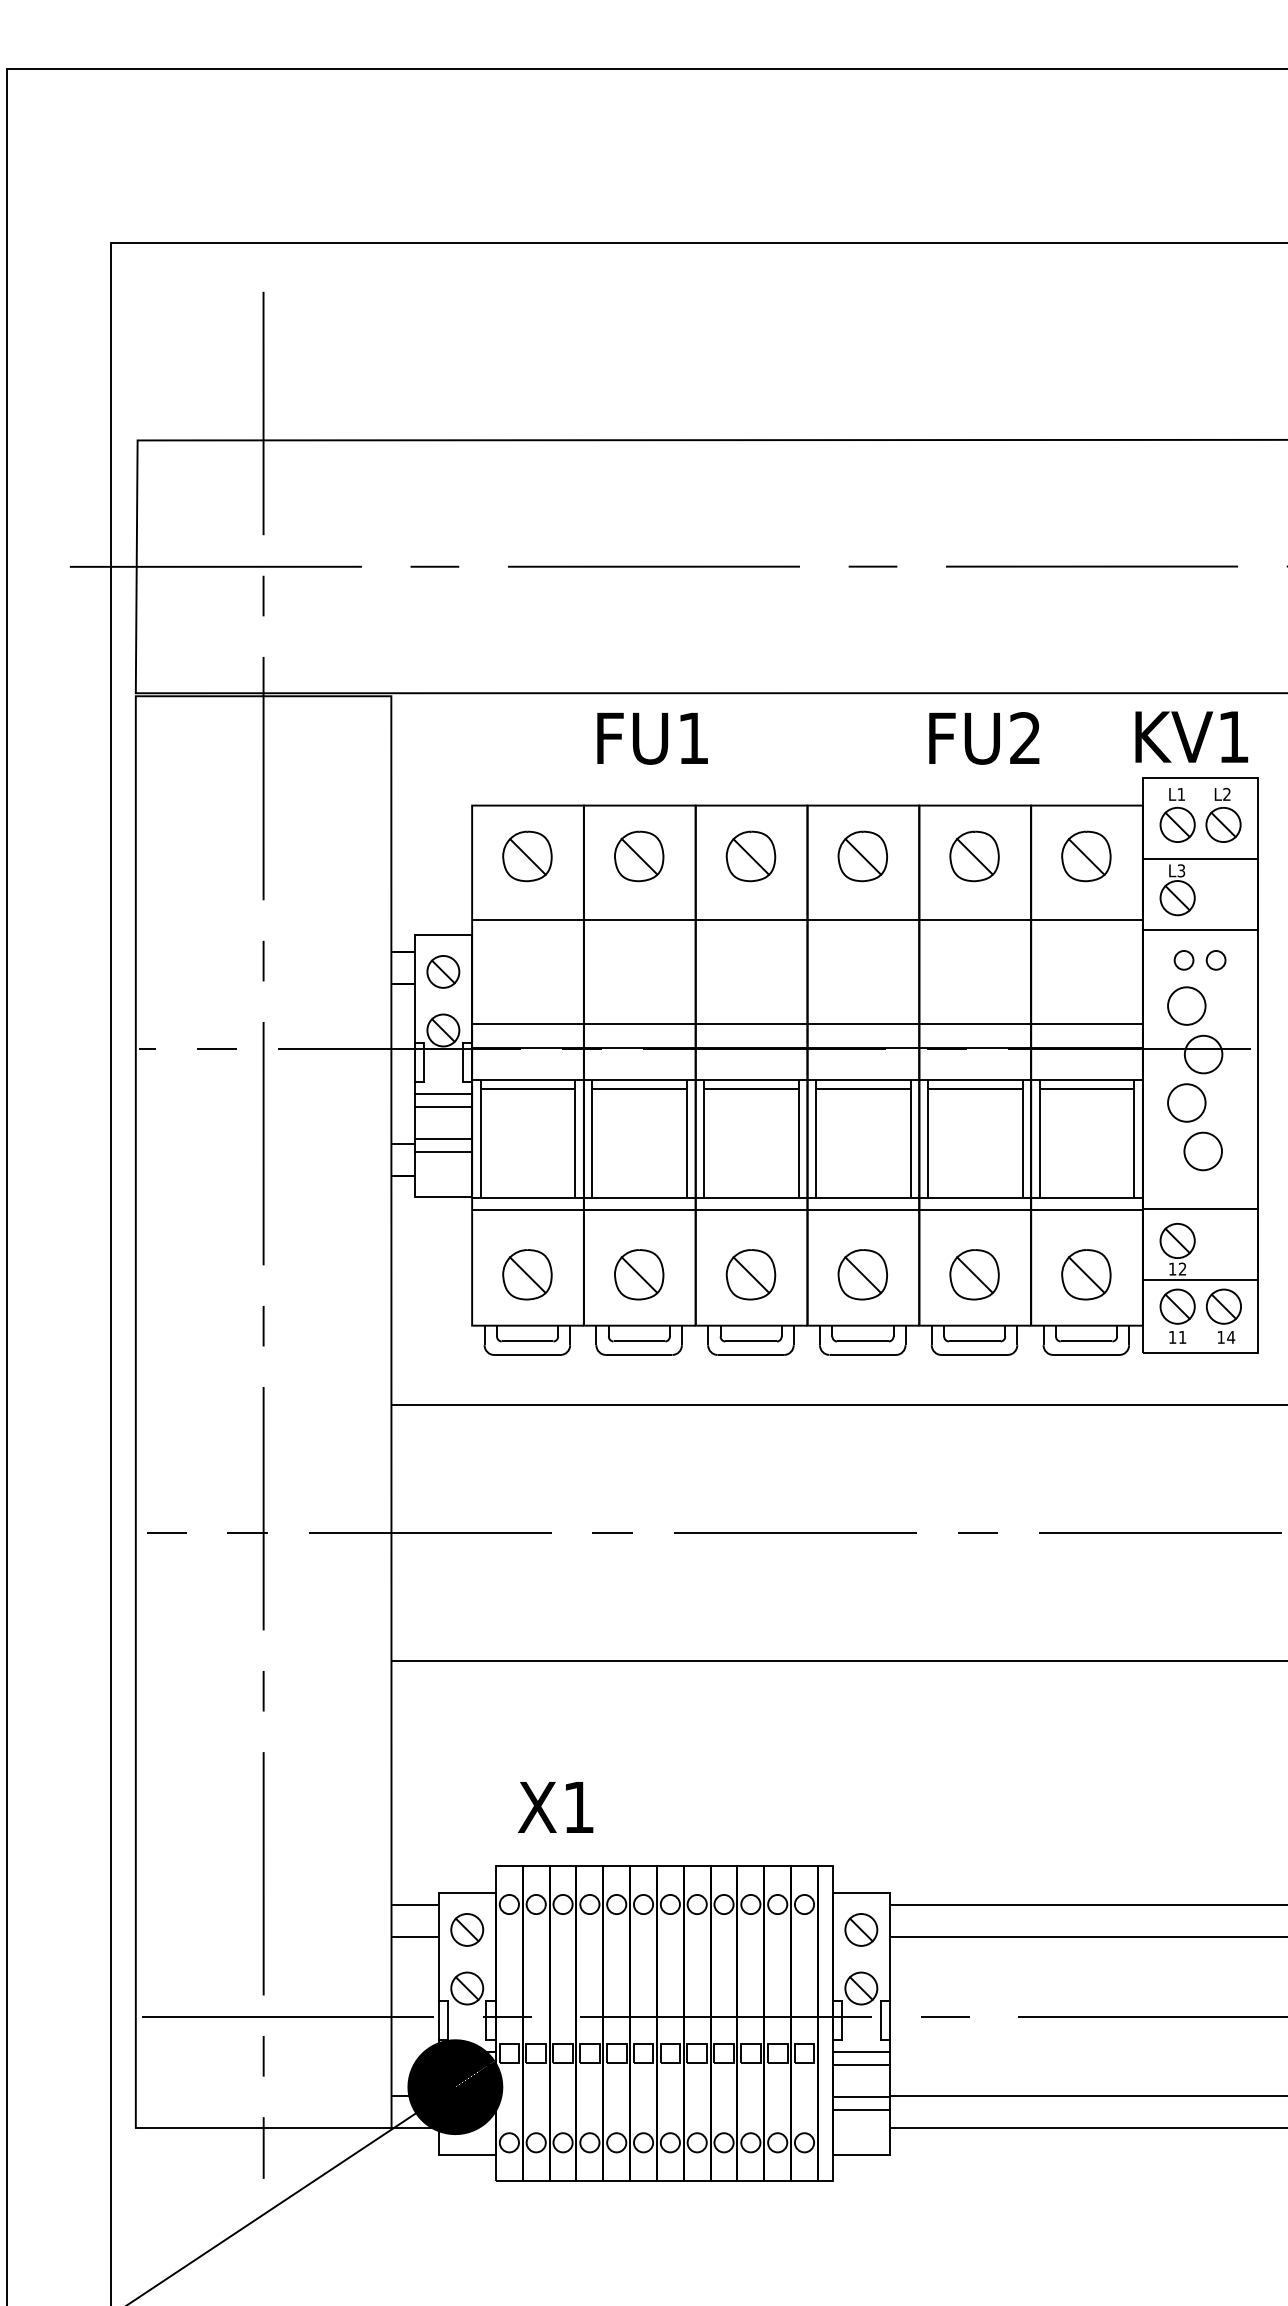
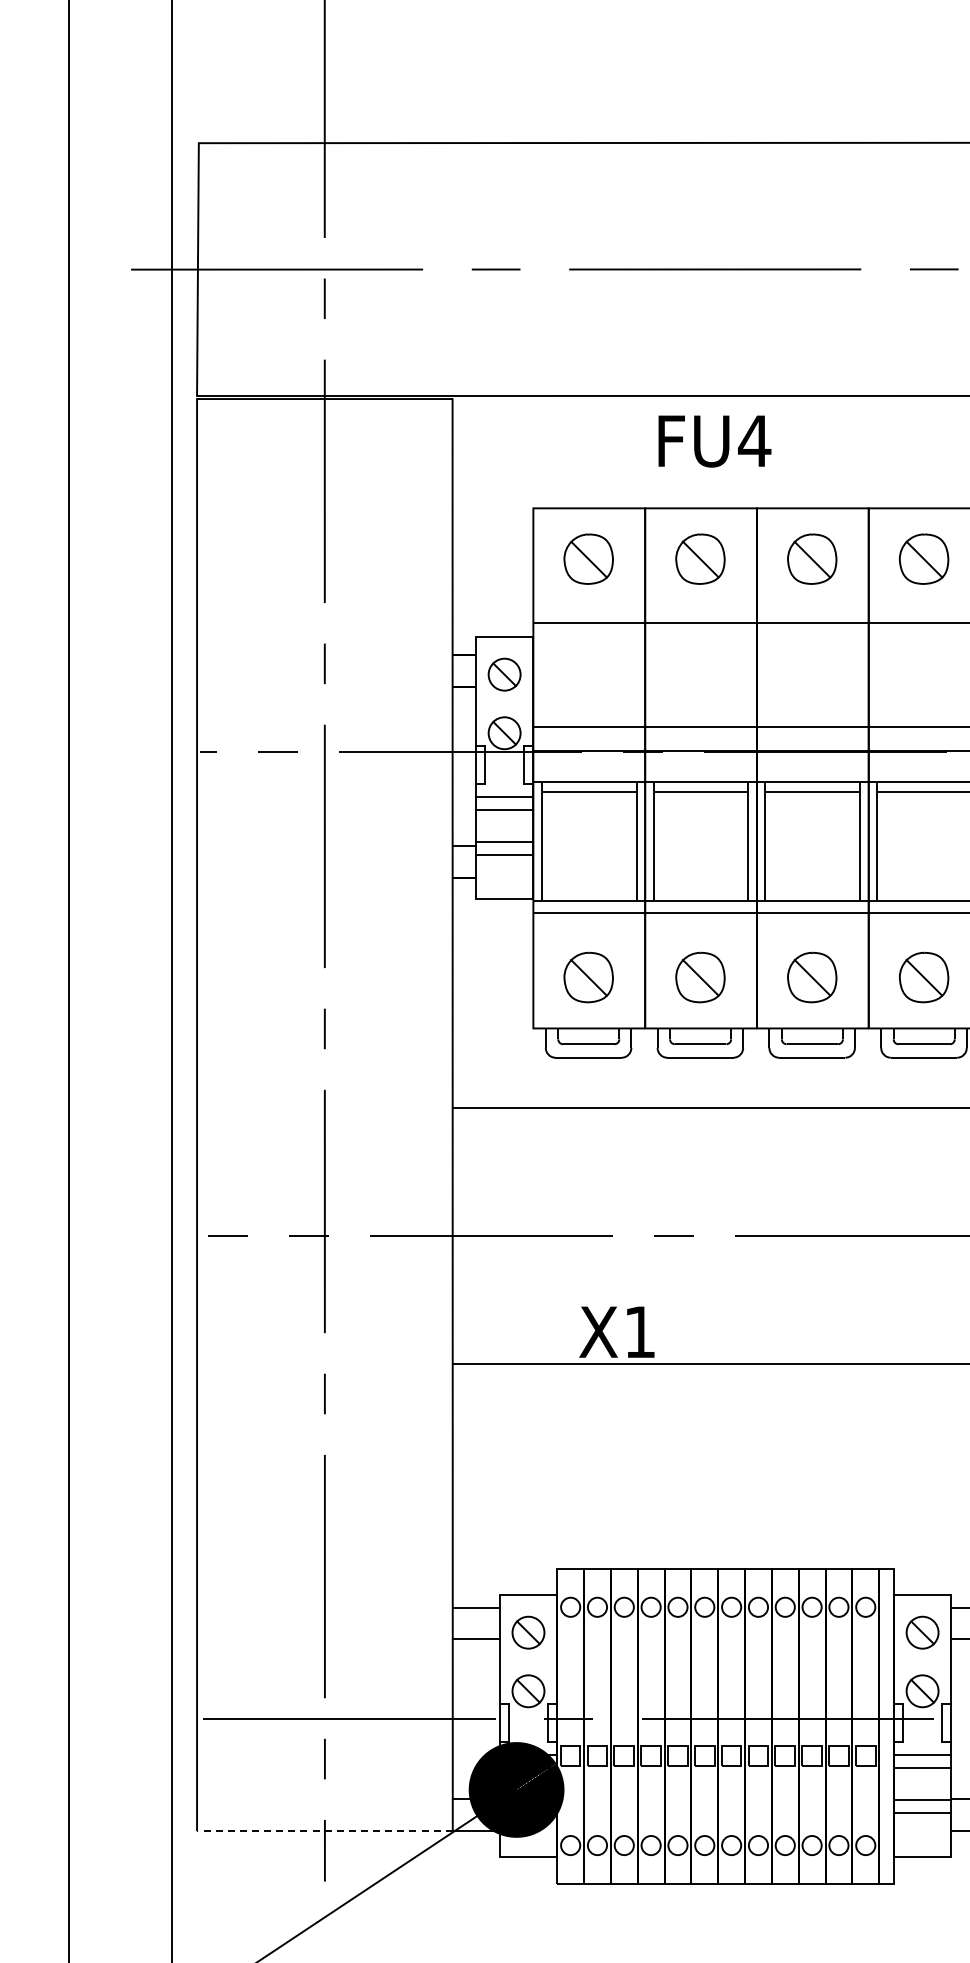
text: (693, 737) -> (754, 440), FU1 -> FU4
text: (555, 1807) -> (616, 1332), moved
line: (263, 2128) -> (324, 1831), solid -> dashed

